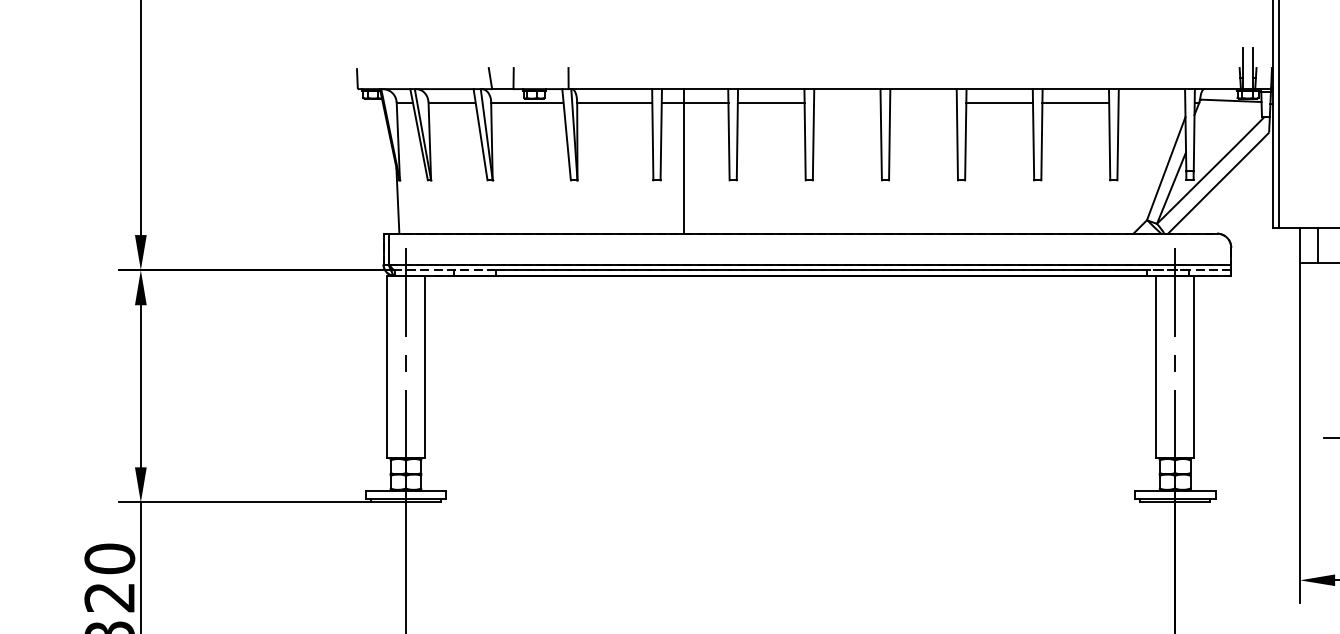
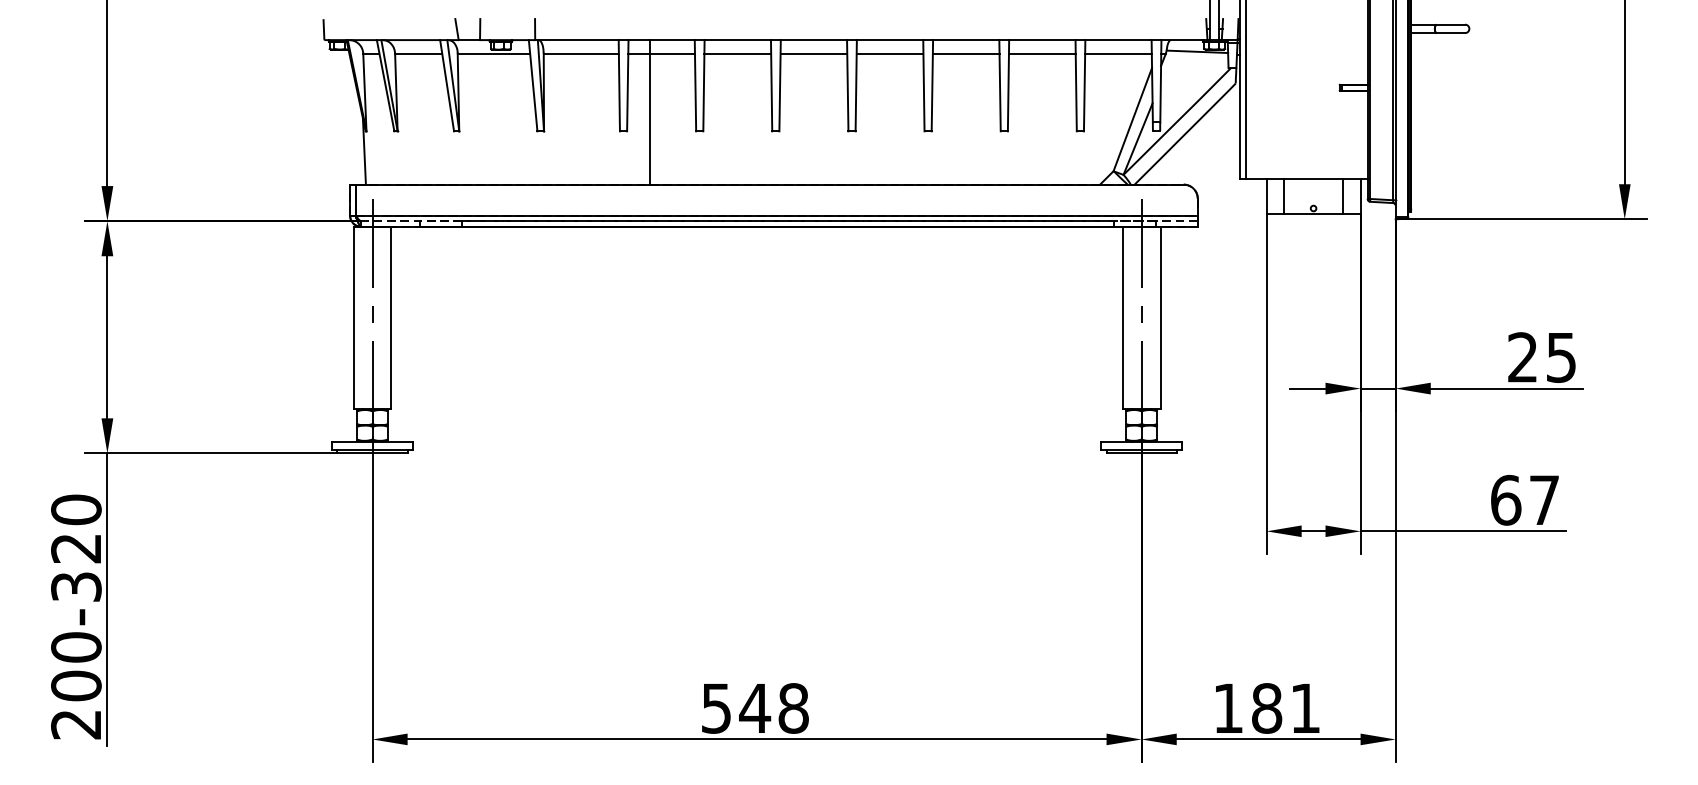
line: (846, 102) -> (813, 53), added
line: (922, 102) -> (889, 53), added
line: (1151, 102) -> (1118, 53), added

